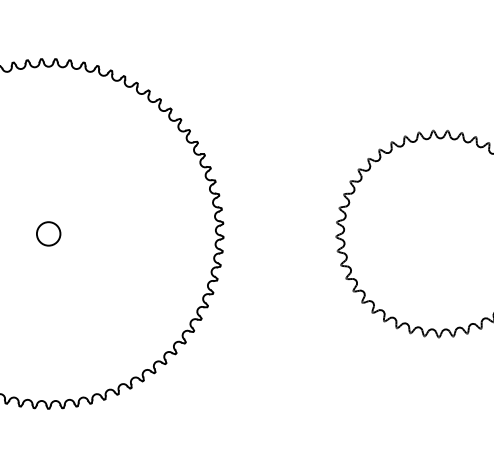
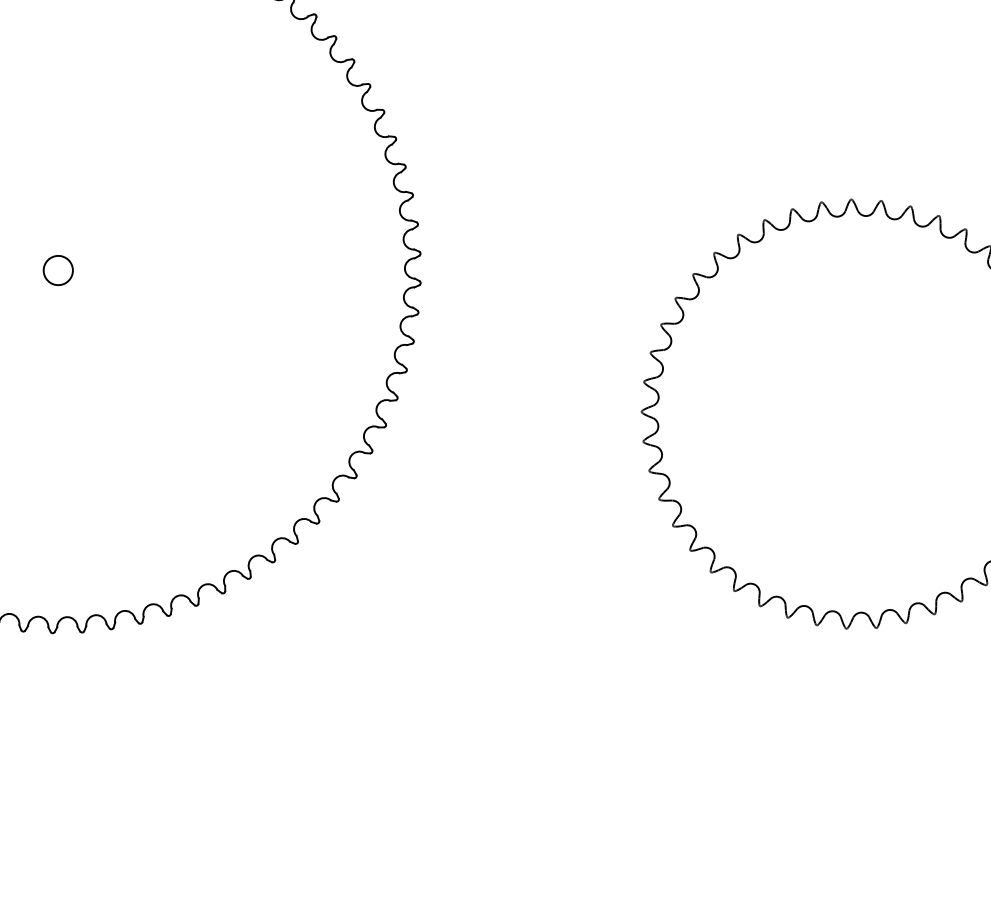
circle: (48, 233) -> (57, 269), size x0.6

